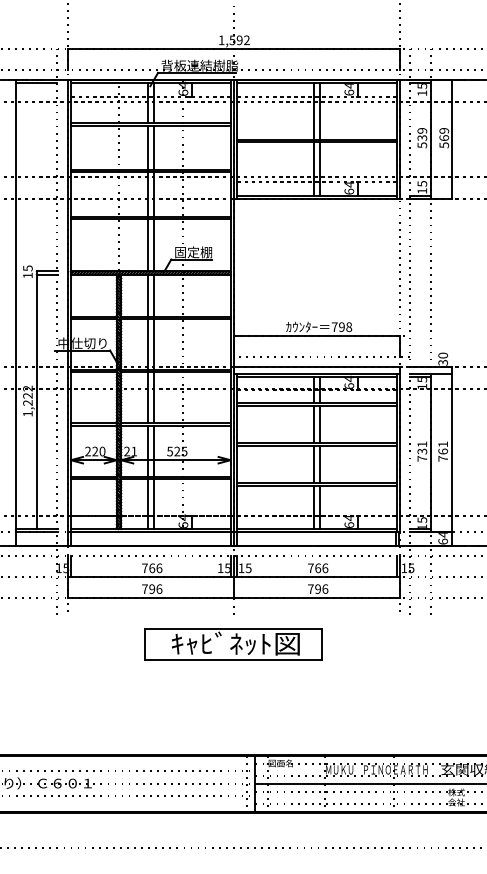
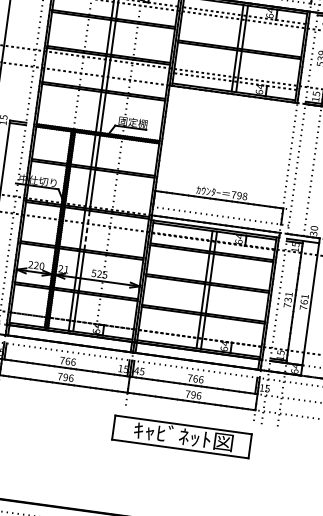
line: (153, 398) -> (86, 230), solid -> dashed
text: (241, 568) -> (136, 370), 15 -> 45
part: (233, 644) -> (181, 436), moved

